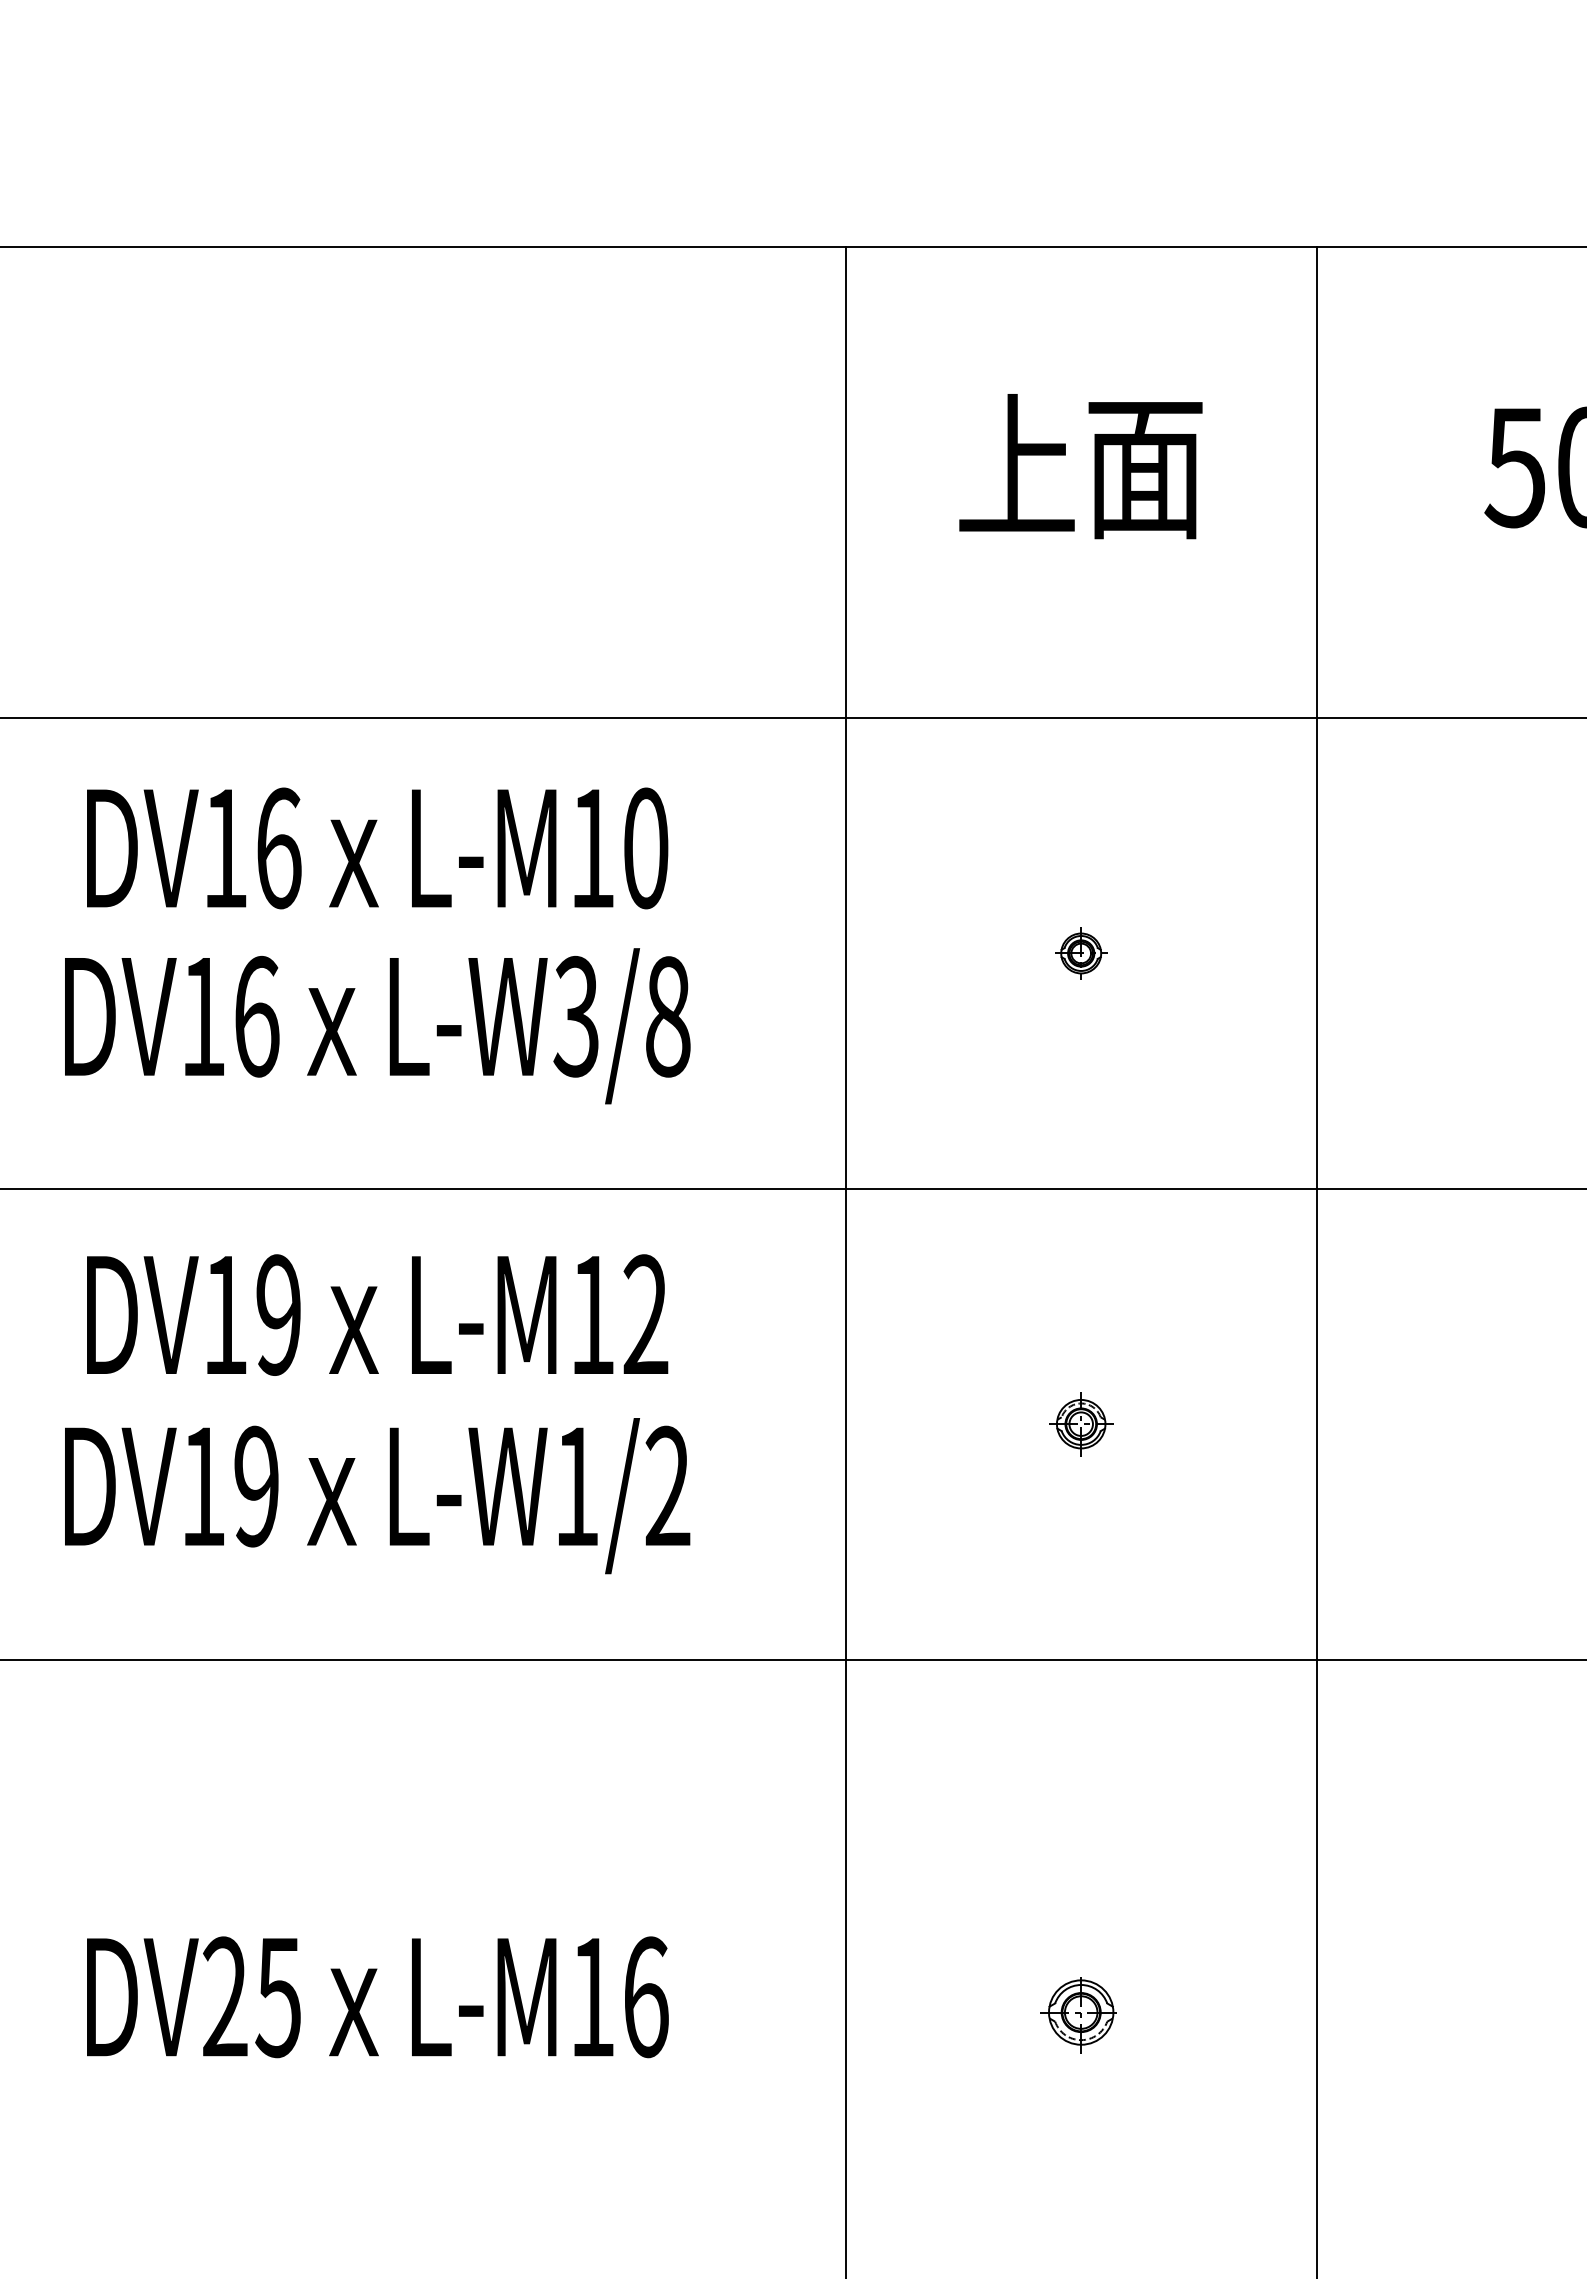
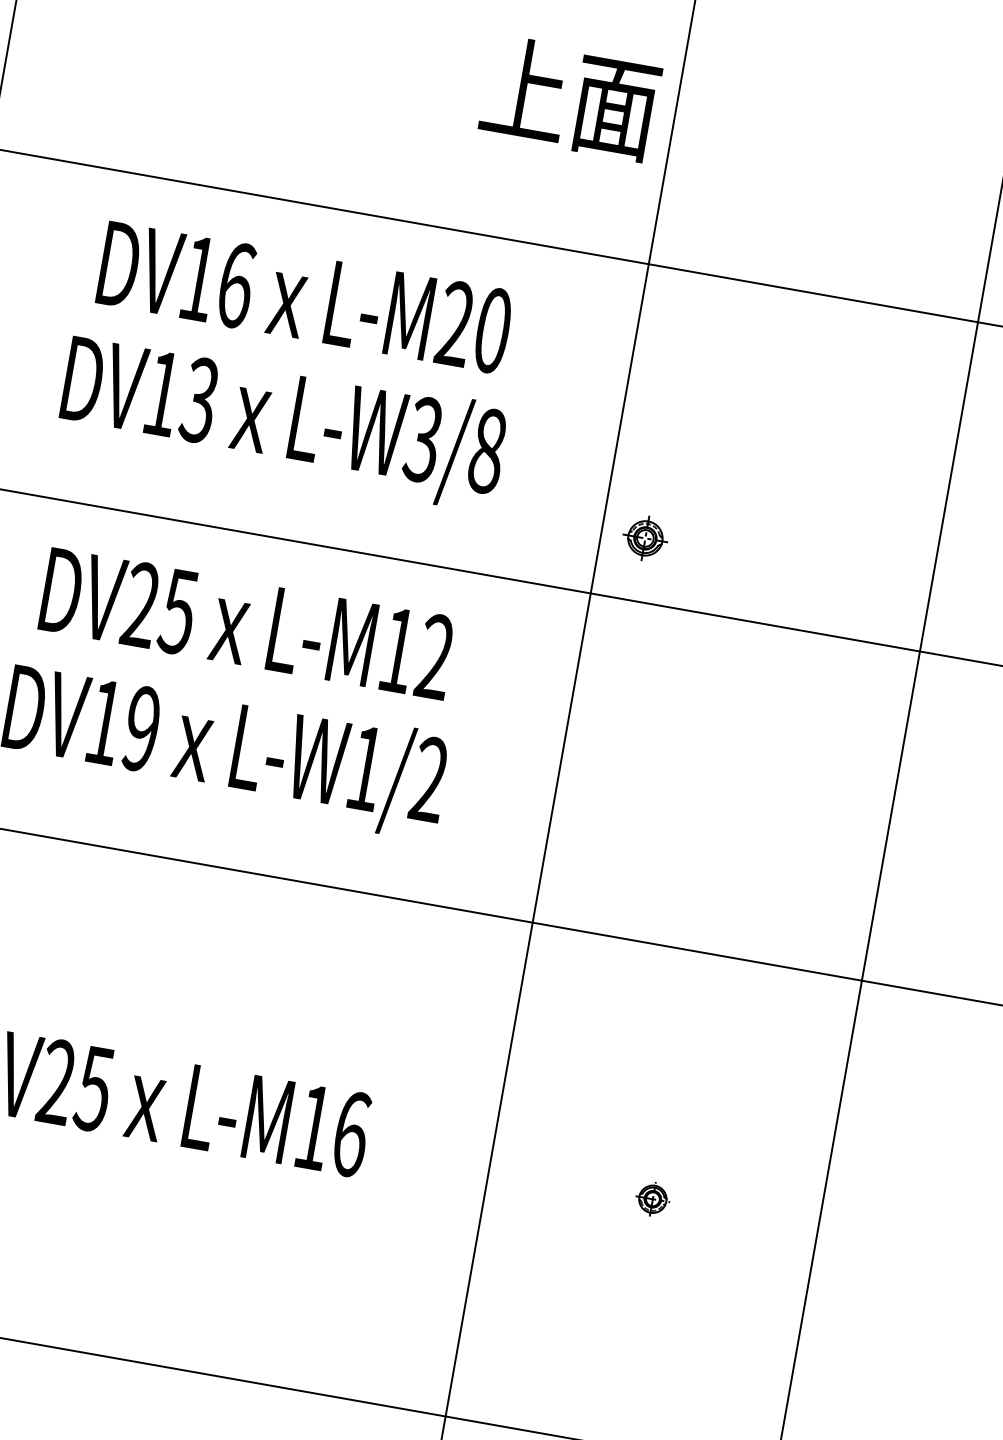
text: (1080, 466) -> (570, 98), moved
text: (592, 847) -> (455, 323), L-M10 -> L-M20
part: (1081, 953) -> (784, 457), removed
text: (256, 1016) -> (199, 400), DV16 -> DV13
text: (251, 1314) -> (159, 608), DV19 -> DV25
part: (1081, 1424) -> (645, 538), moved
part: (1078, 2015) -> (651, 1200), size x0.6

